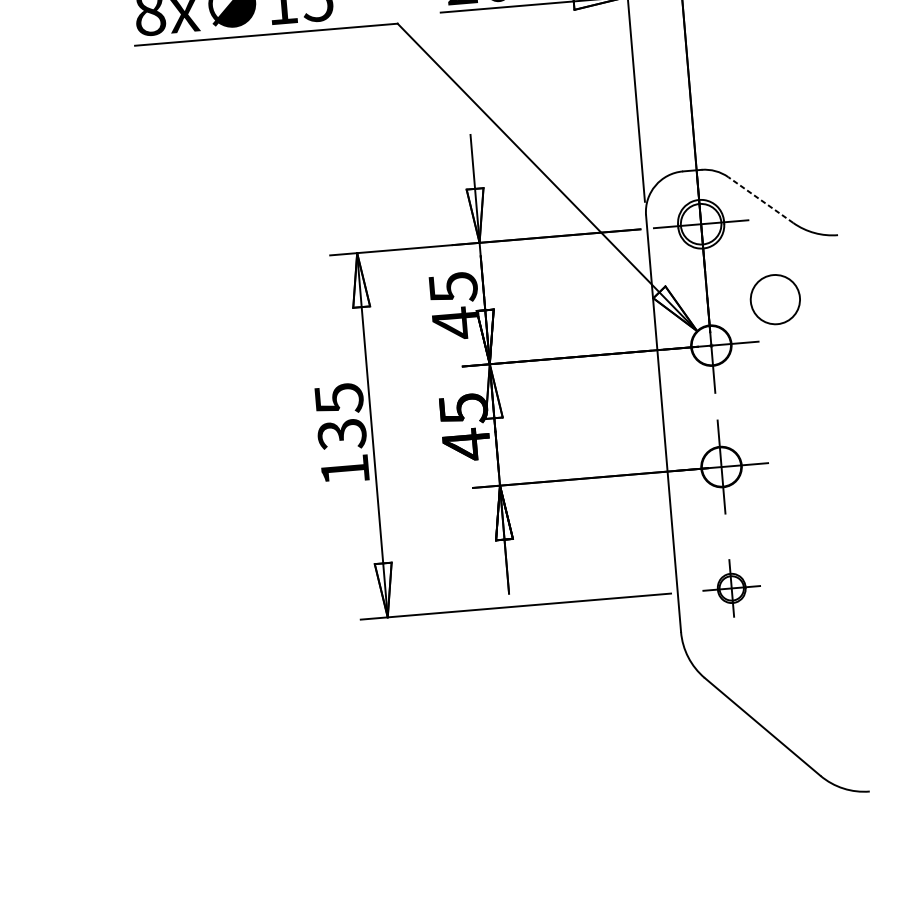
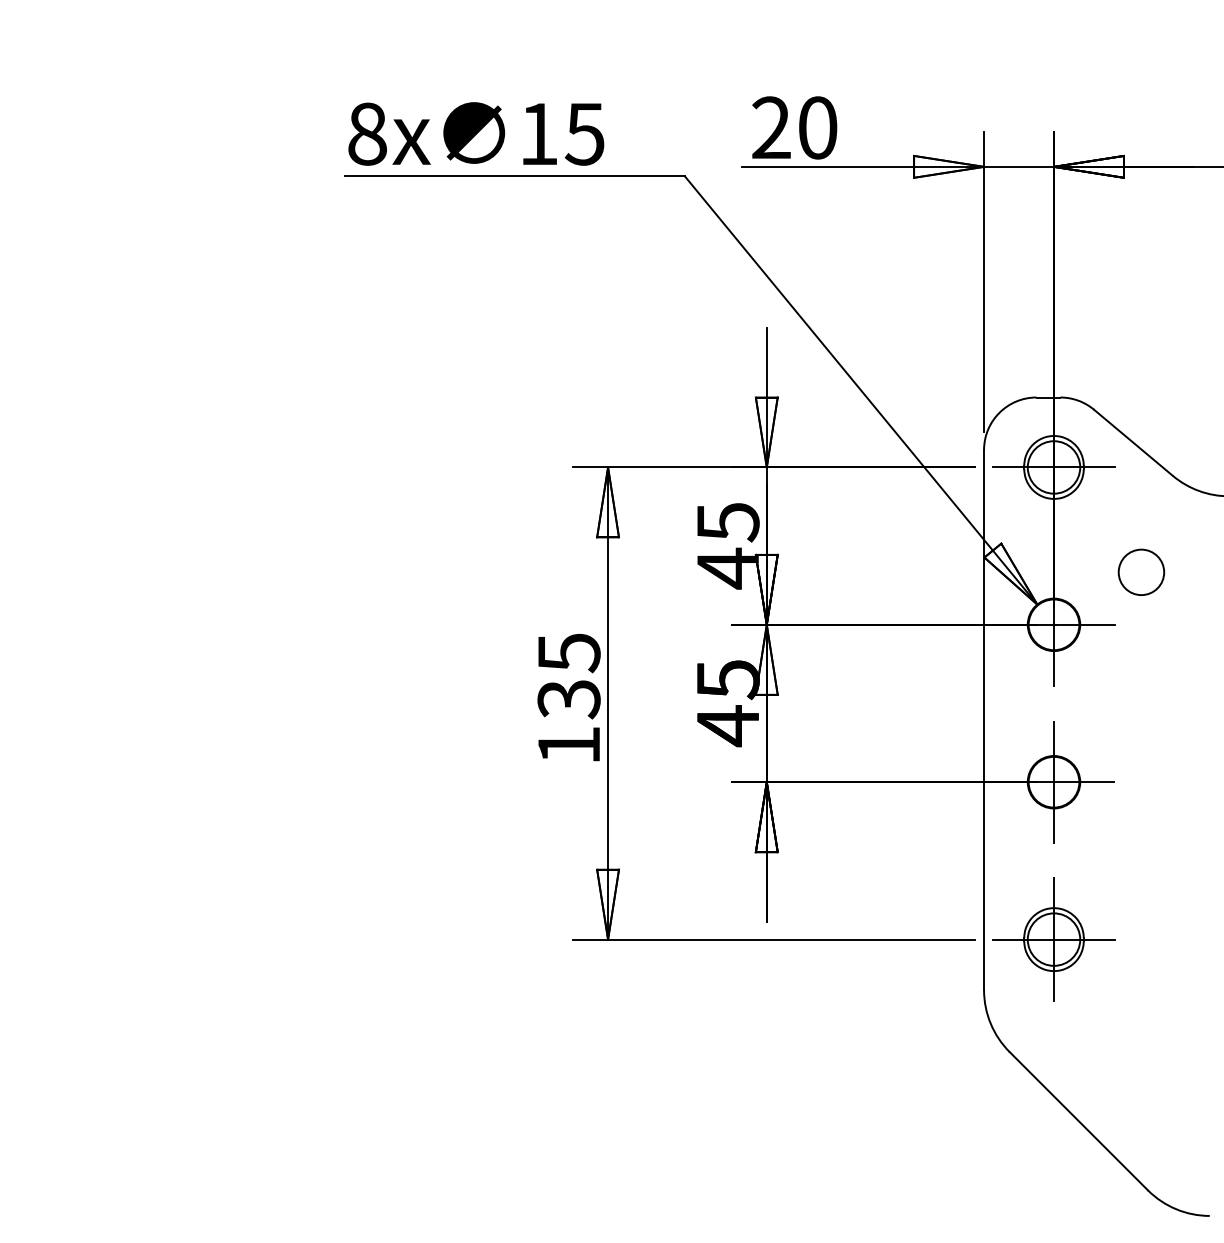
line: (760, 199) -> (1133, 442), dashed -> solid
circle: (775, 298) -> (1141, 571), size x0.71
part: (731, 588) -> (1053, 939), size x1.67

